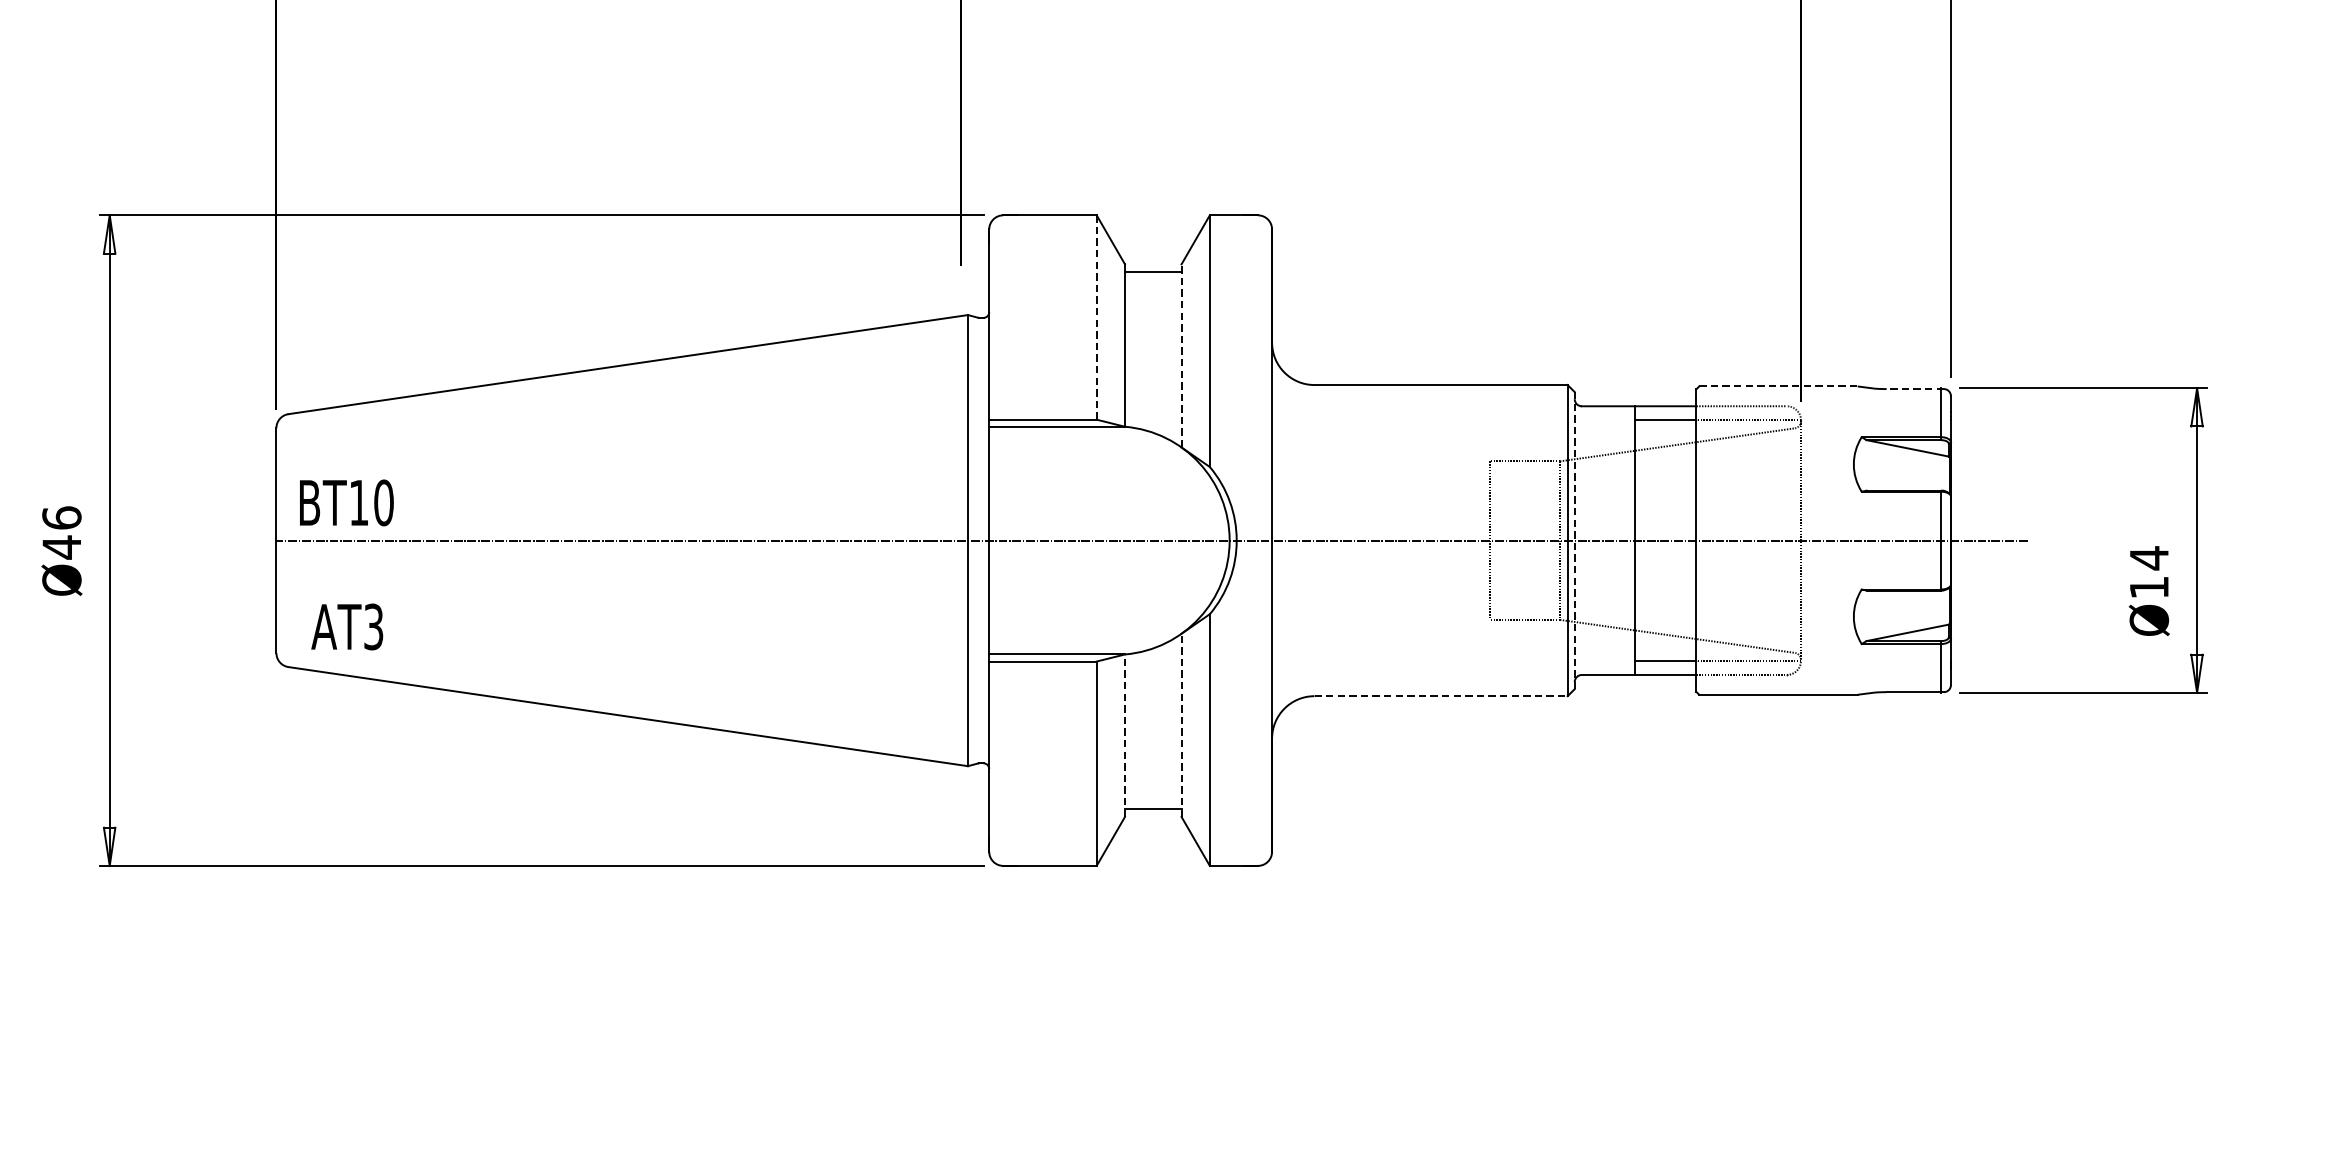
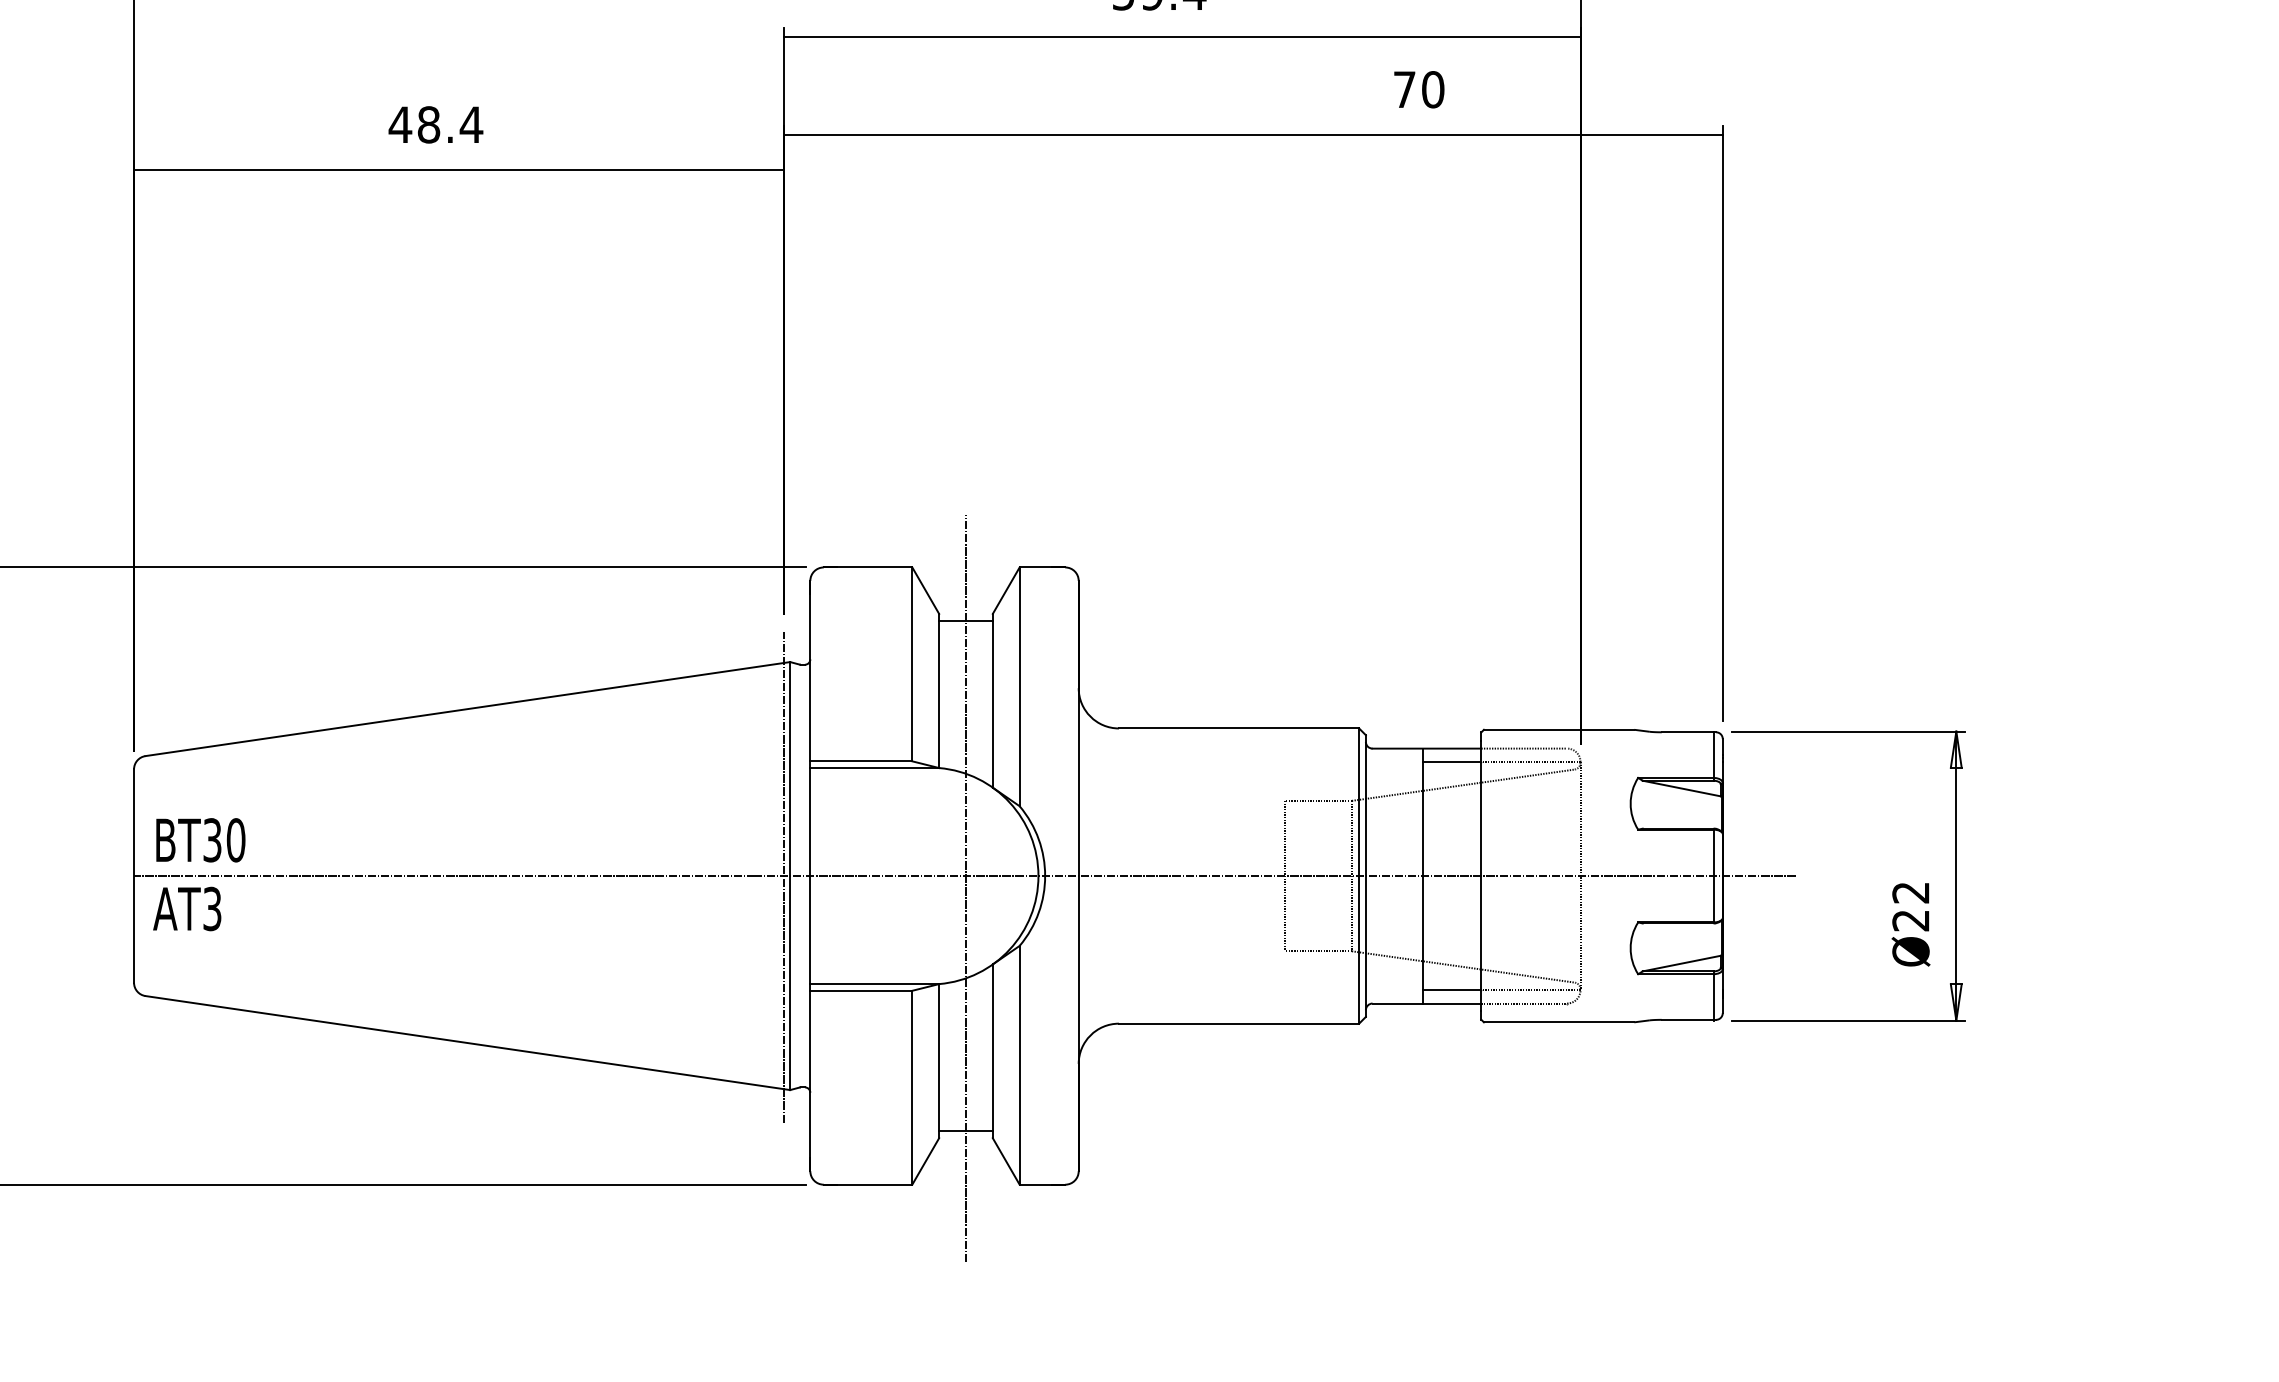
line: (1096, 317) -> (912, 664), dashed -> solid
line: (1181, 355) -> (992, 700), dashed -> solid
line: (1778, 386) -> (1559, 729), dashed -> solid
line: (1914, 389) -> (1688, 732), dashed -> solid
text: (359, 503) -> (212, 840), BT10 -> BT30
line: (1574, 541) -> (1365, 876), dashed -> solid
line: (960, 542) -> (783, 877), added
line: (1152, 553) -> (965, 888), added
text: (2148, 572) -> (1910, 906), Ø14 -> Ø22
text: (347, 626) -> (187, 908), moved
line: (1441, 696) -> (1239, 1023), dashed -> solid
line: (1181, 725) -> (992, 1051), dashed -> solid
line: (1125, 735) -> (939, 1060), dashed -> solid

